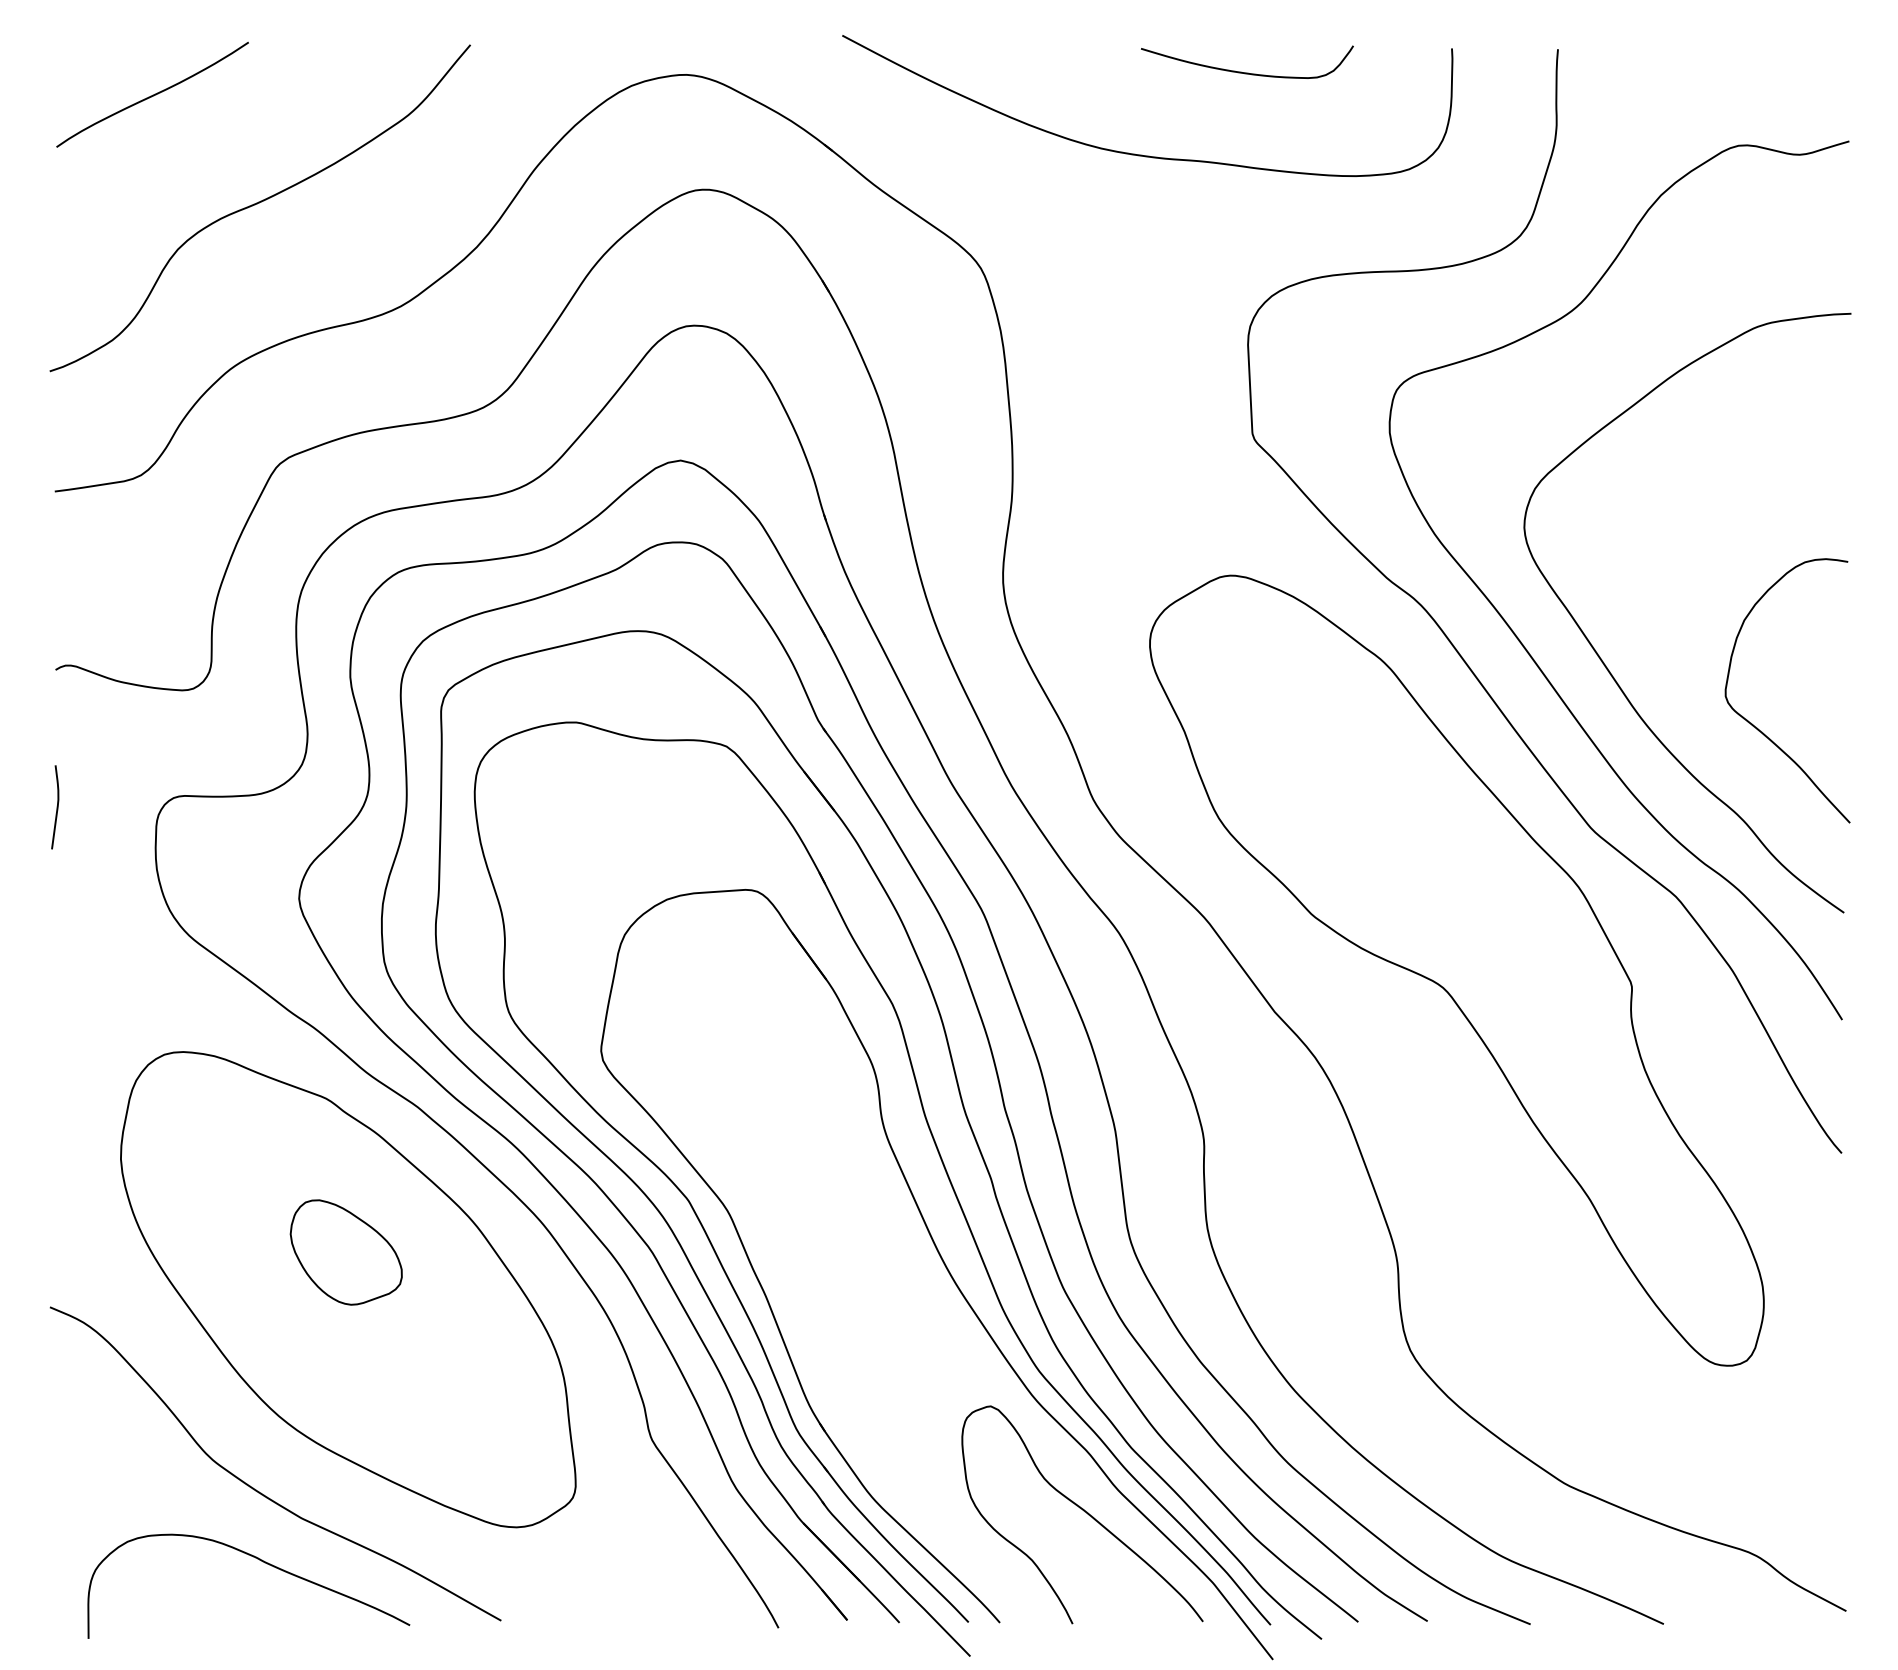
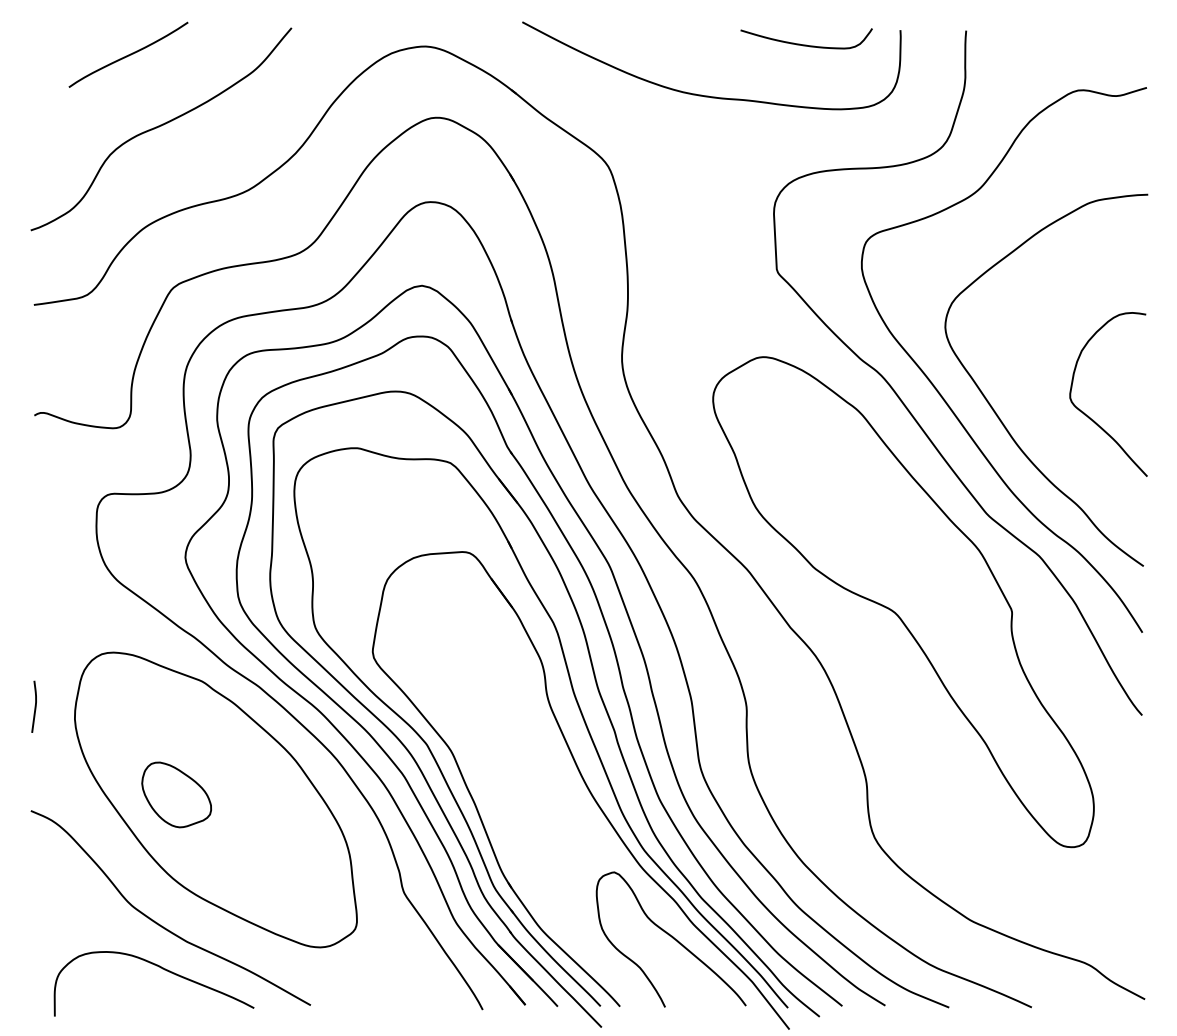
curve: (1247, 71) -> (806, 44), moved
curve: (152, 94) -> (128, 54), moved
curve: (1755, 724) -> (1088, 415), moved
curve: (55, 806) -> (34, 706), moved
part: (345, 1251) -> (176, 794), moved

